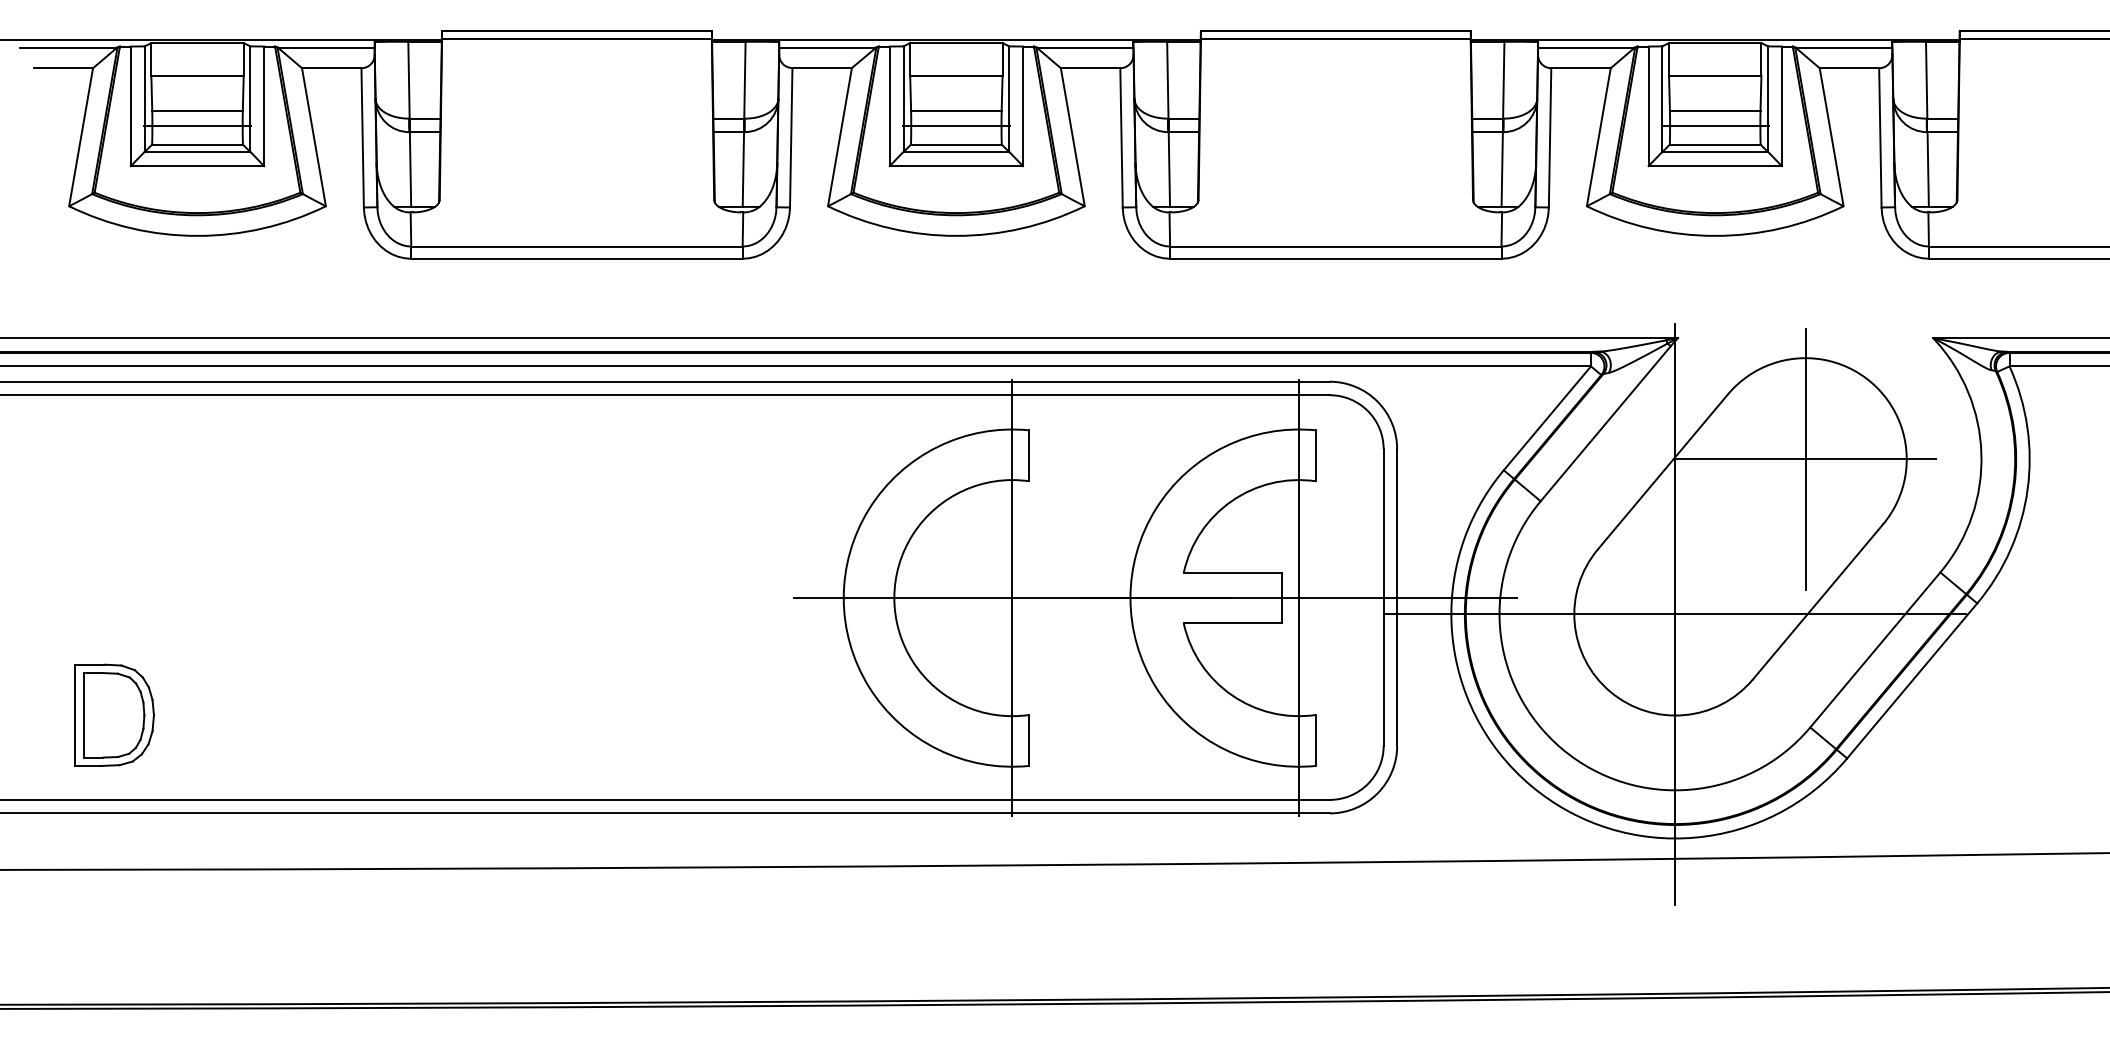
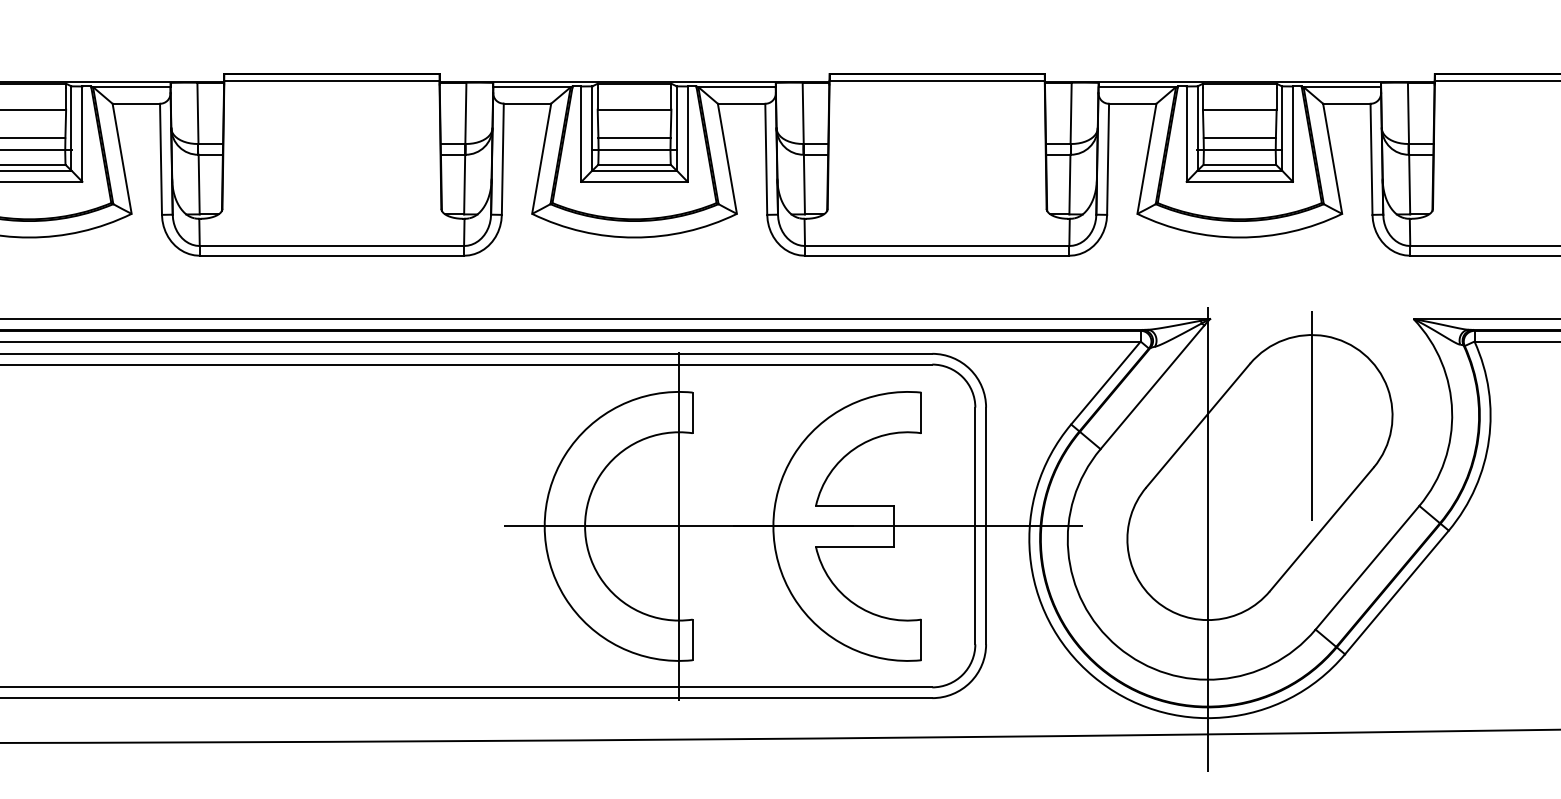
line: (1805, 459) -> (1311, 415), removed
line: (1299, 597) -> (908, 525), removed
line: (1675, 614) -> (1208, 539), removed

